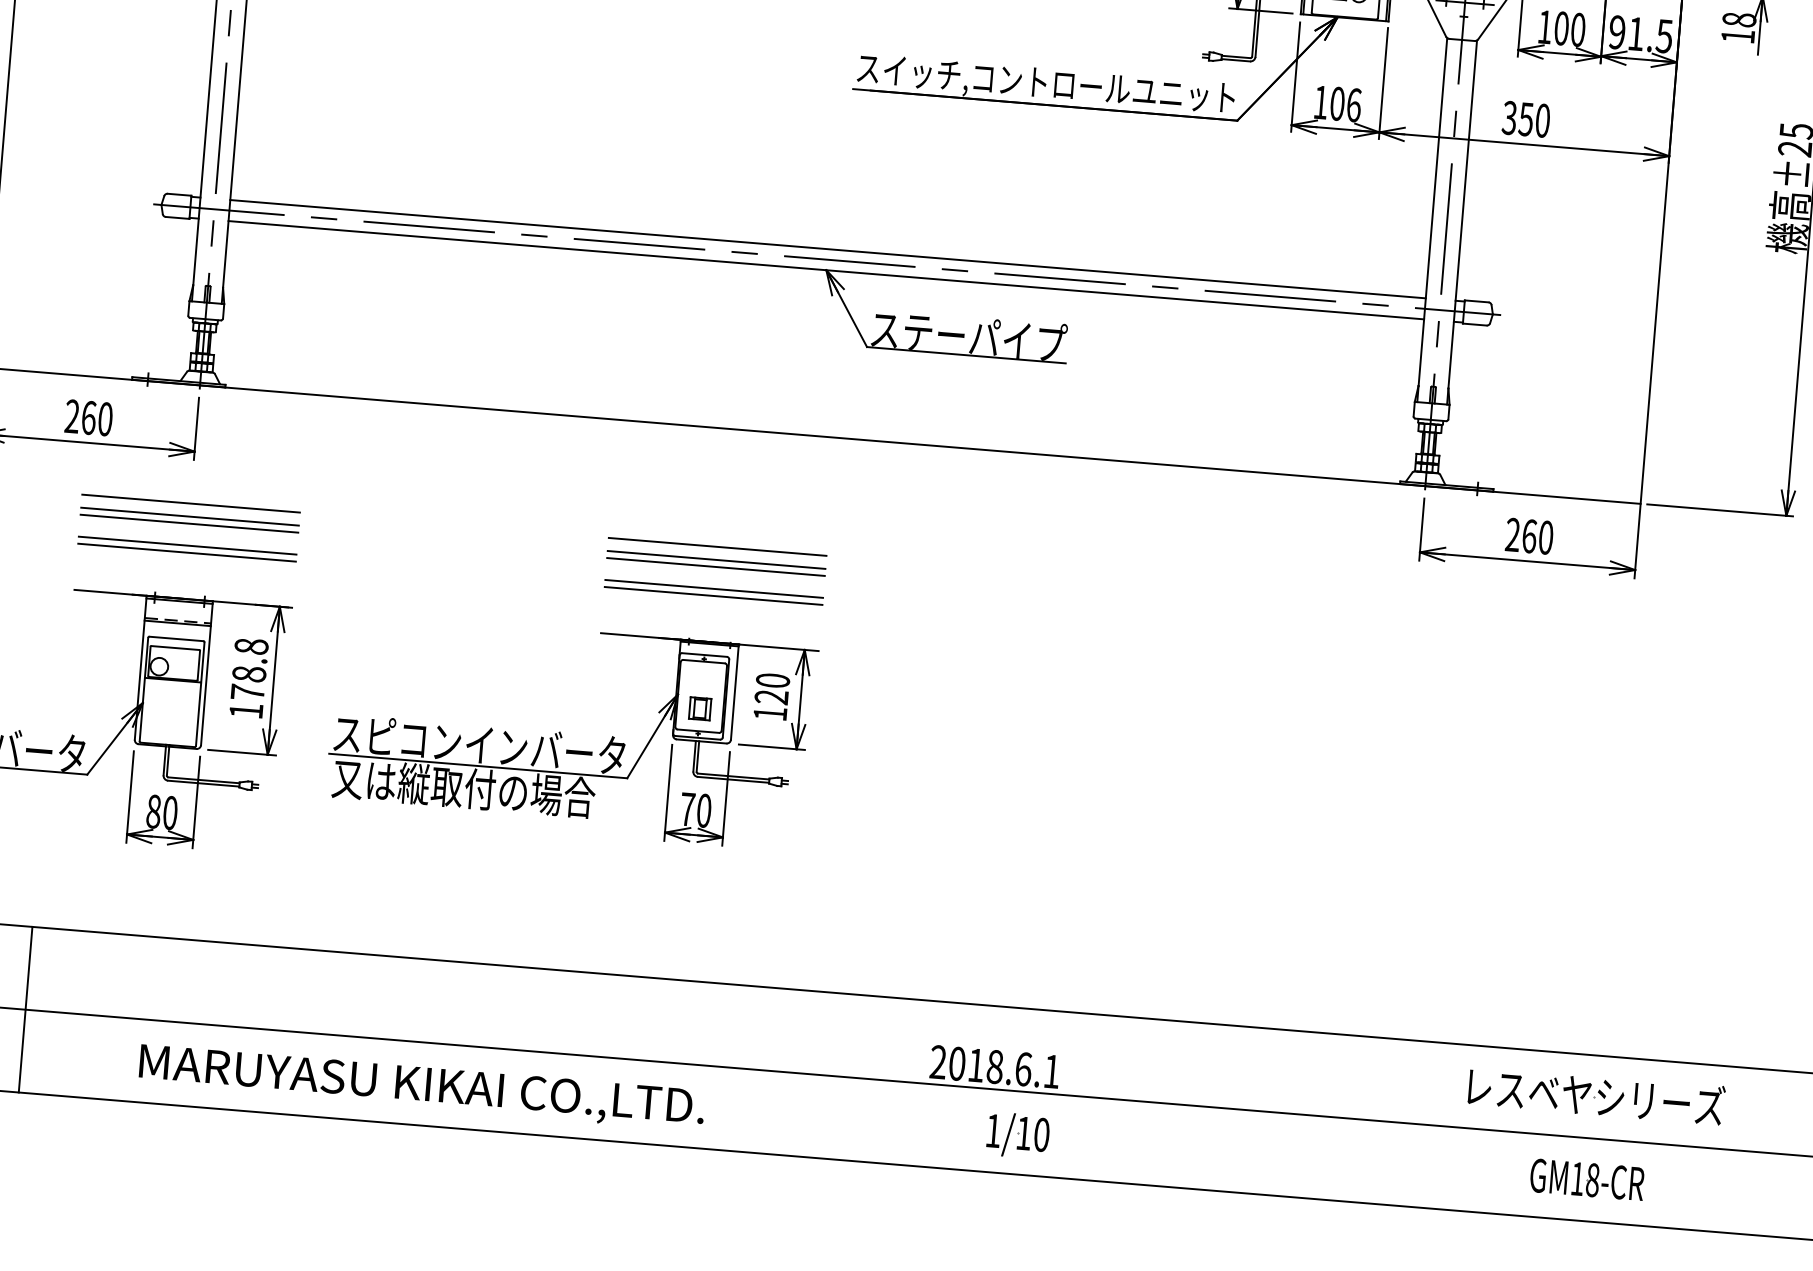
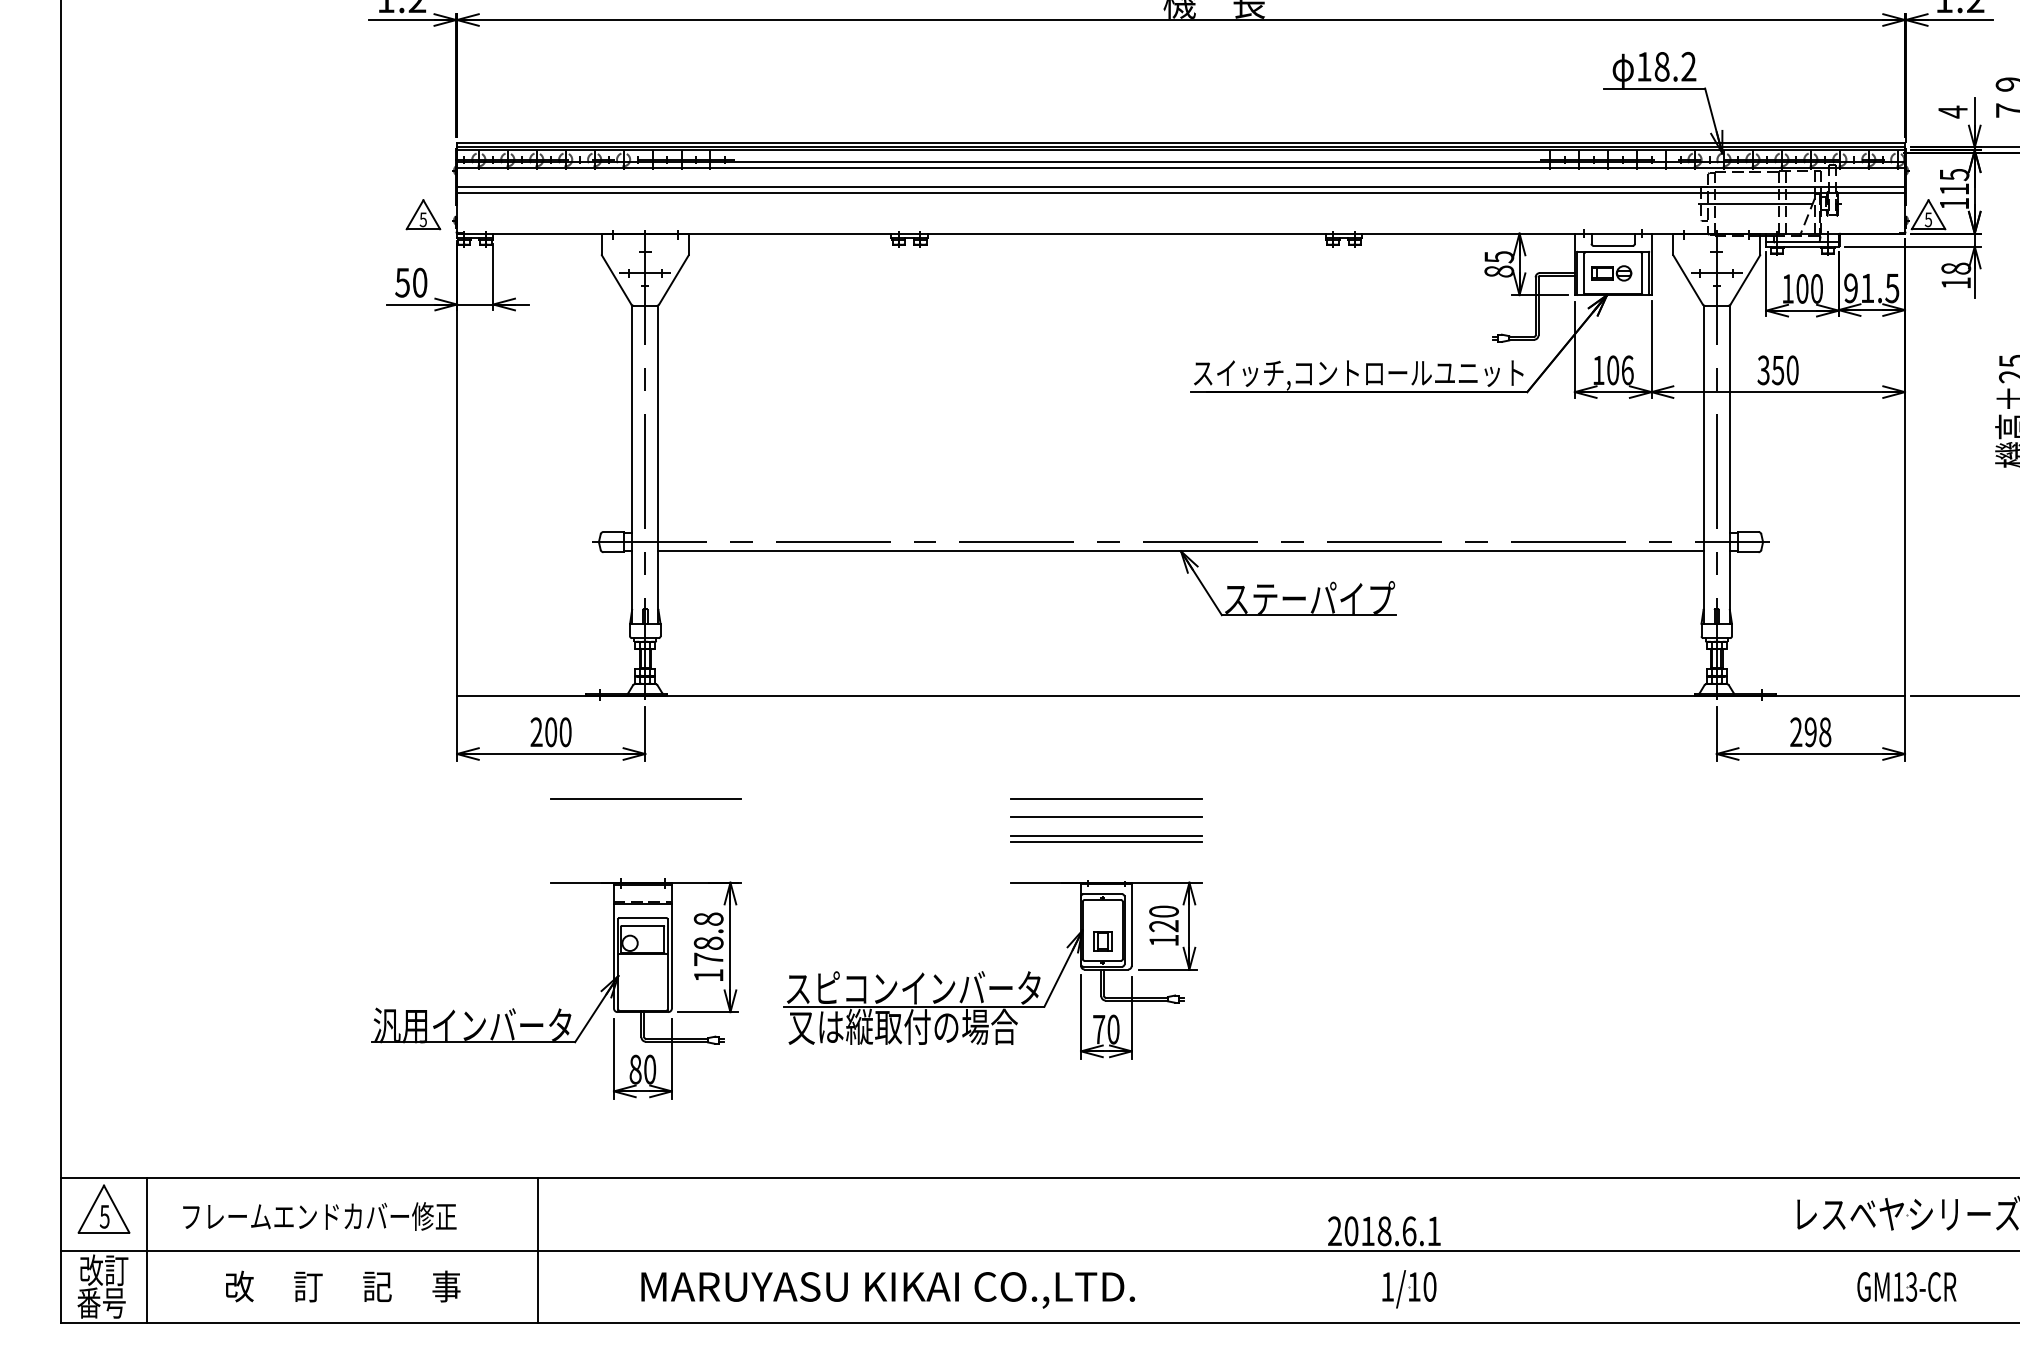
line: (827, 248) -> (1180, 532), removed
text: (89, 418) -> (551, 732), 260 -> 200
line: (189, 516) -> (645, 810), removed
line: (188, 523) -> (645, 816), removed
text: (1537, 537) -> (1817, 732), 260 -> 298
line: (187, 545) -> (645, 836), removed
line: (186, 552) -> (645, 842), removed
line: (716, 559) -> (1106, 810), removed
text: (1592, 1179) -> (1911, 1286), GM18-CR -> GM13-CR

